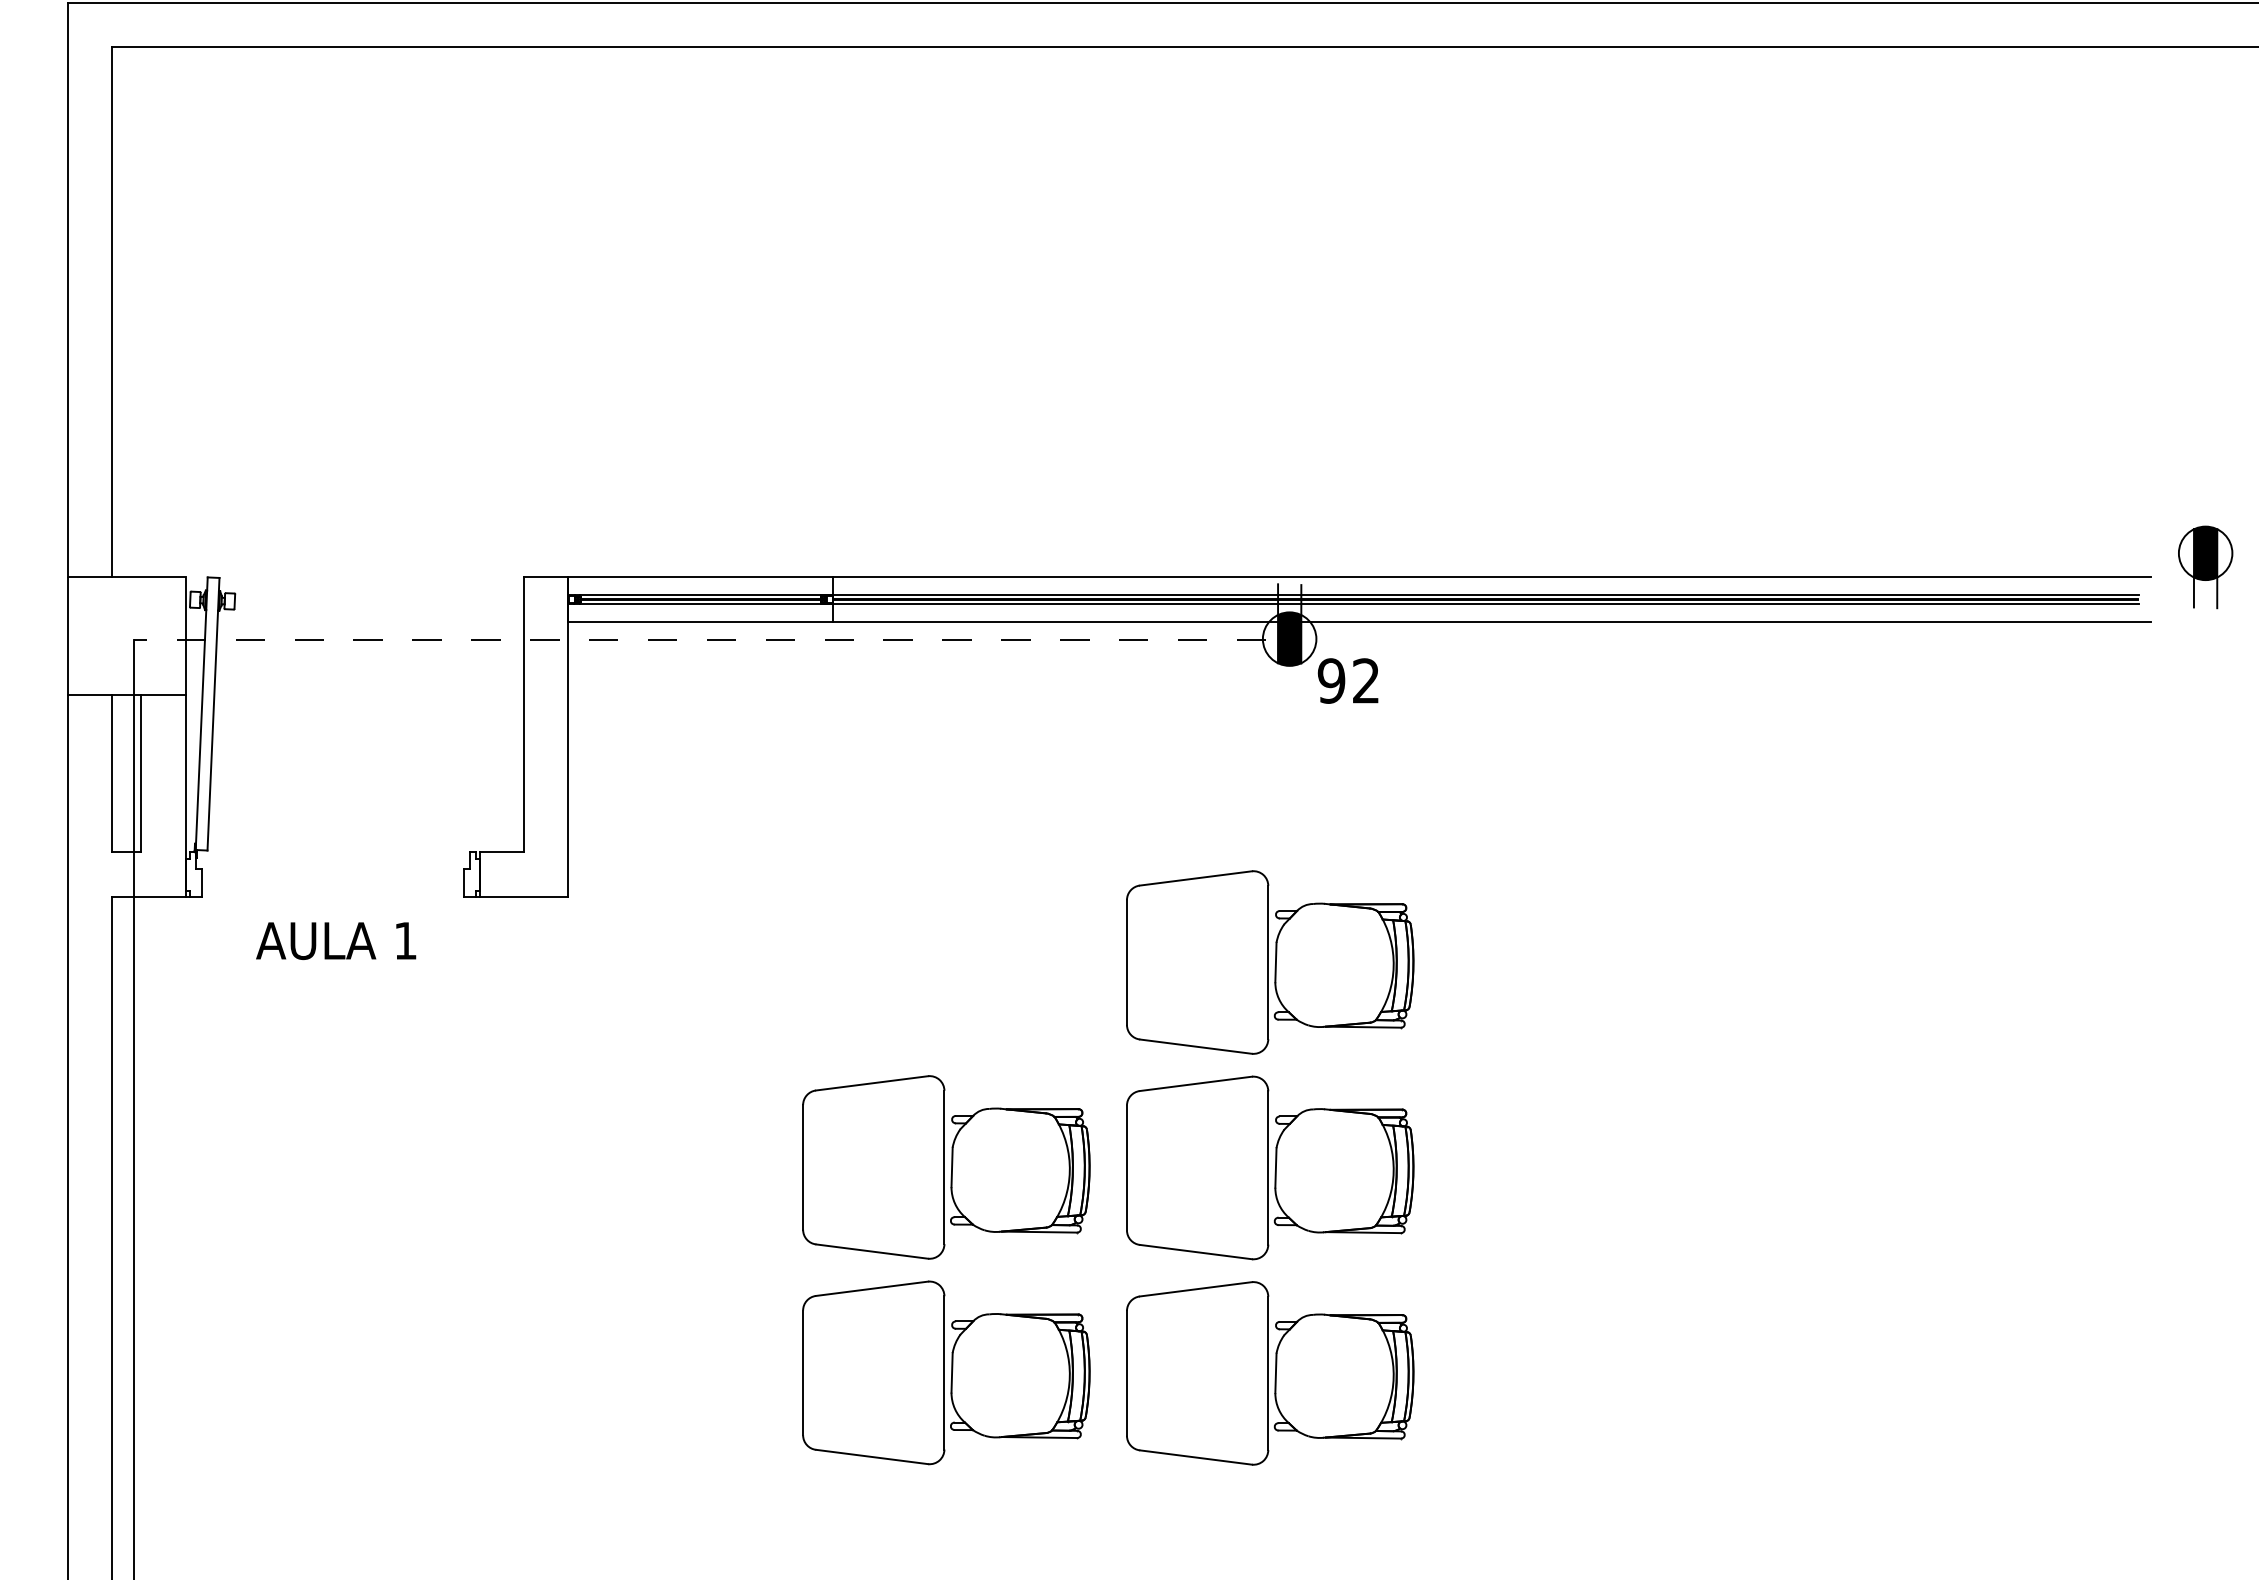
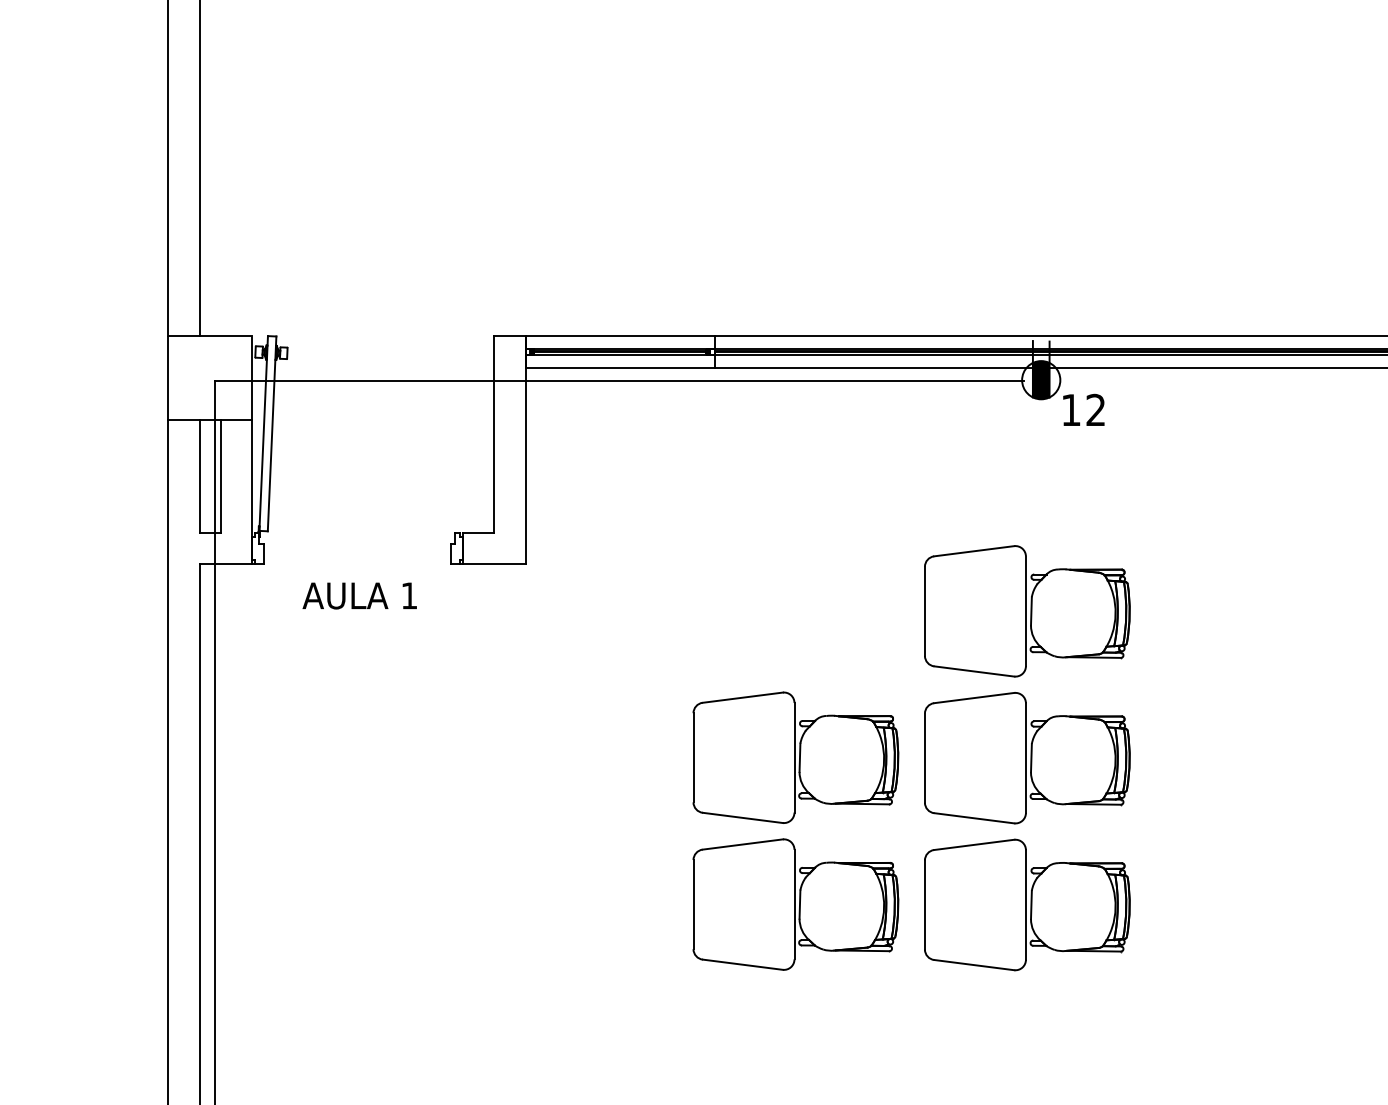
line: (699, 640) -> (619, 381), dashed -> solid
text: (1331, 680) -> (1071, 409), 92 -> 12

